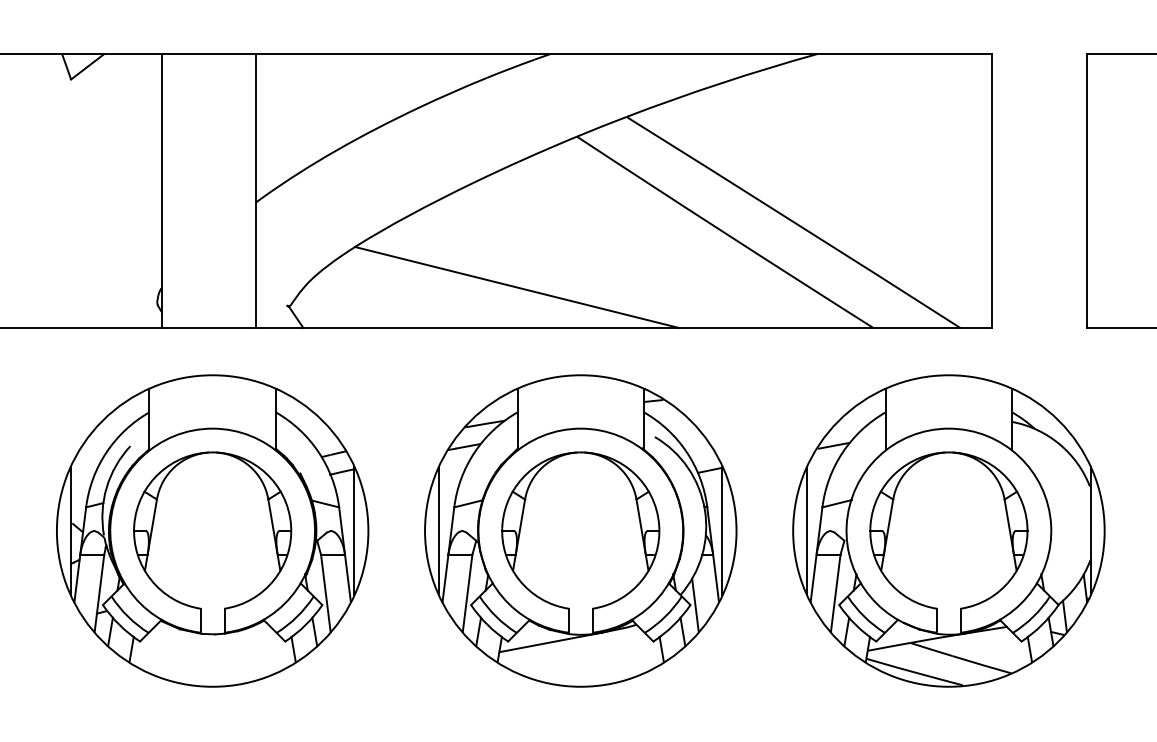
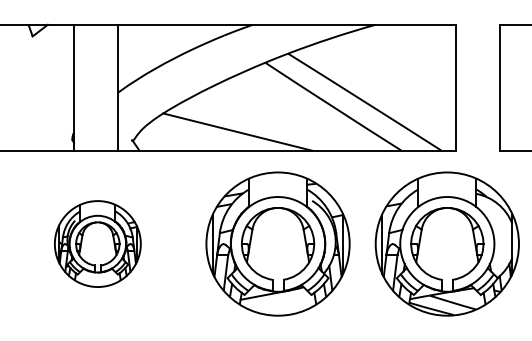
part: (212, 529) -> (97, 243), size x0.6
part: (579, 529) -> (277, 243), moved
part: (947, 529) -> (446, 243), moved

